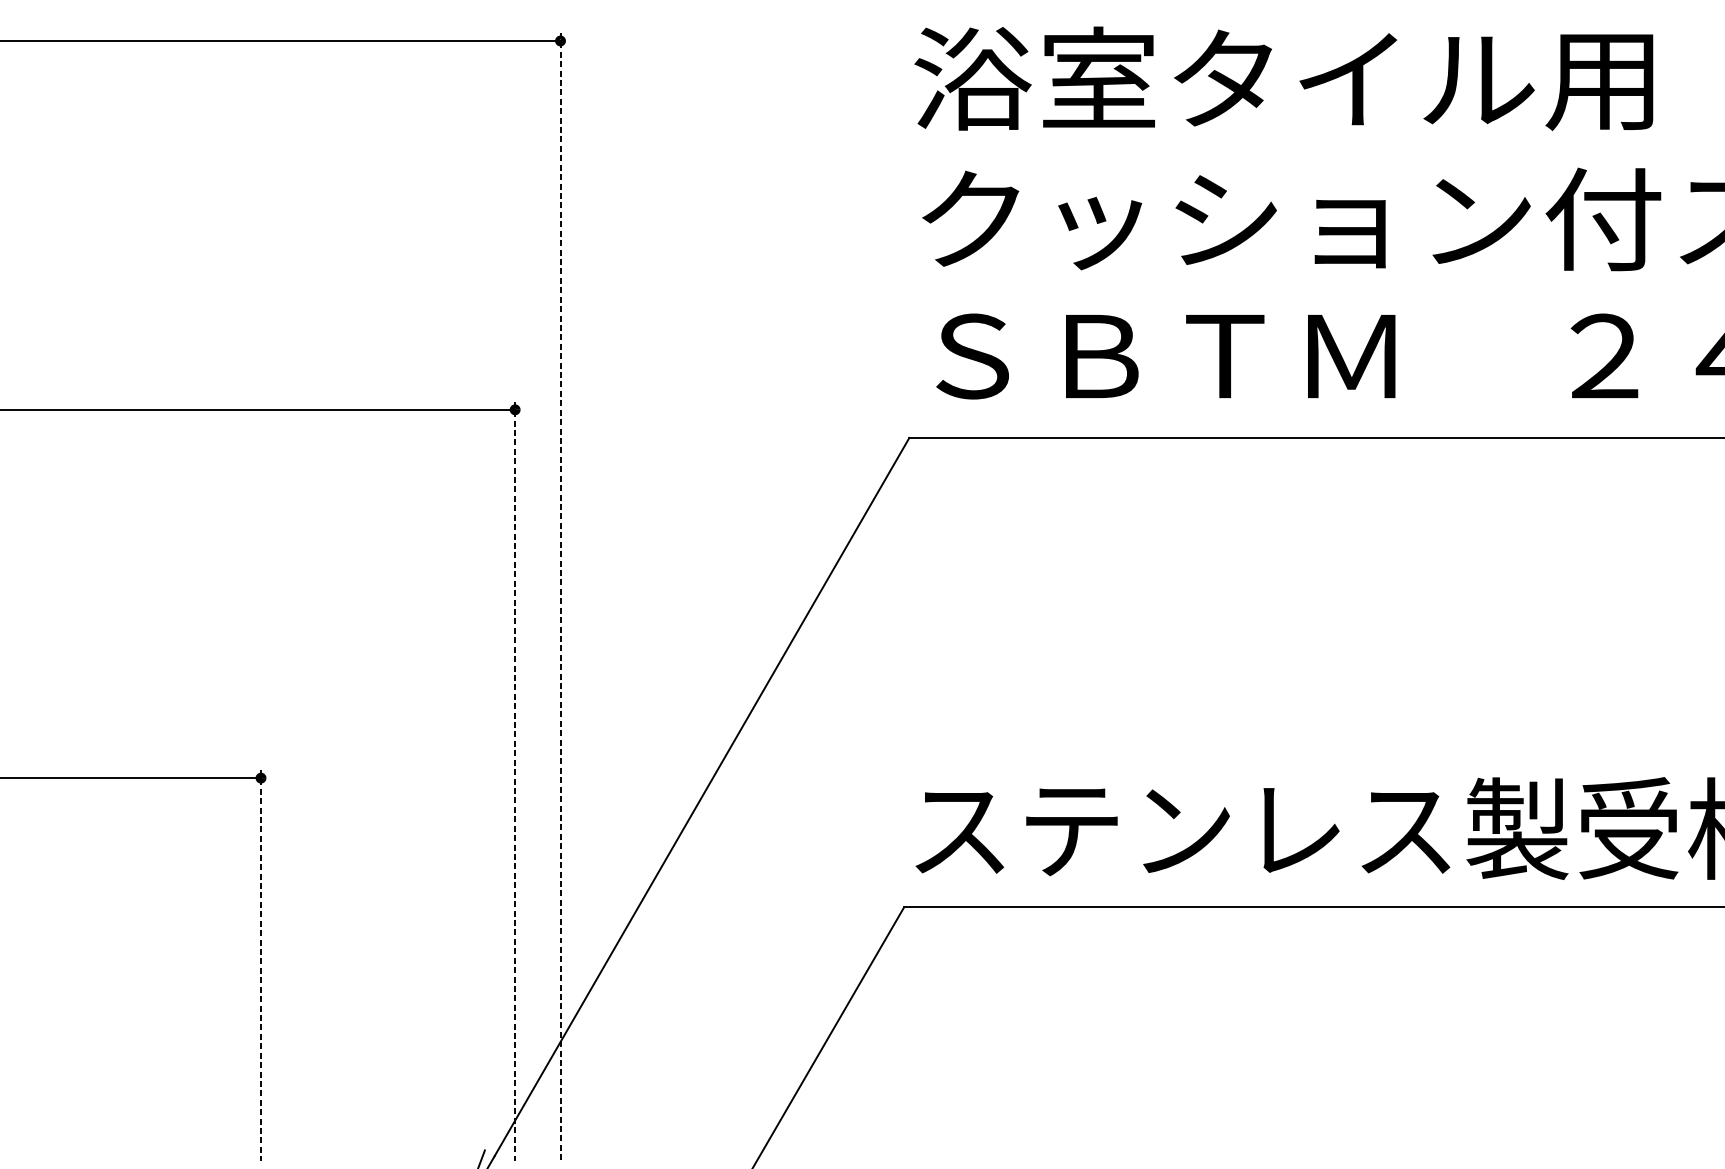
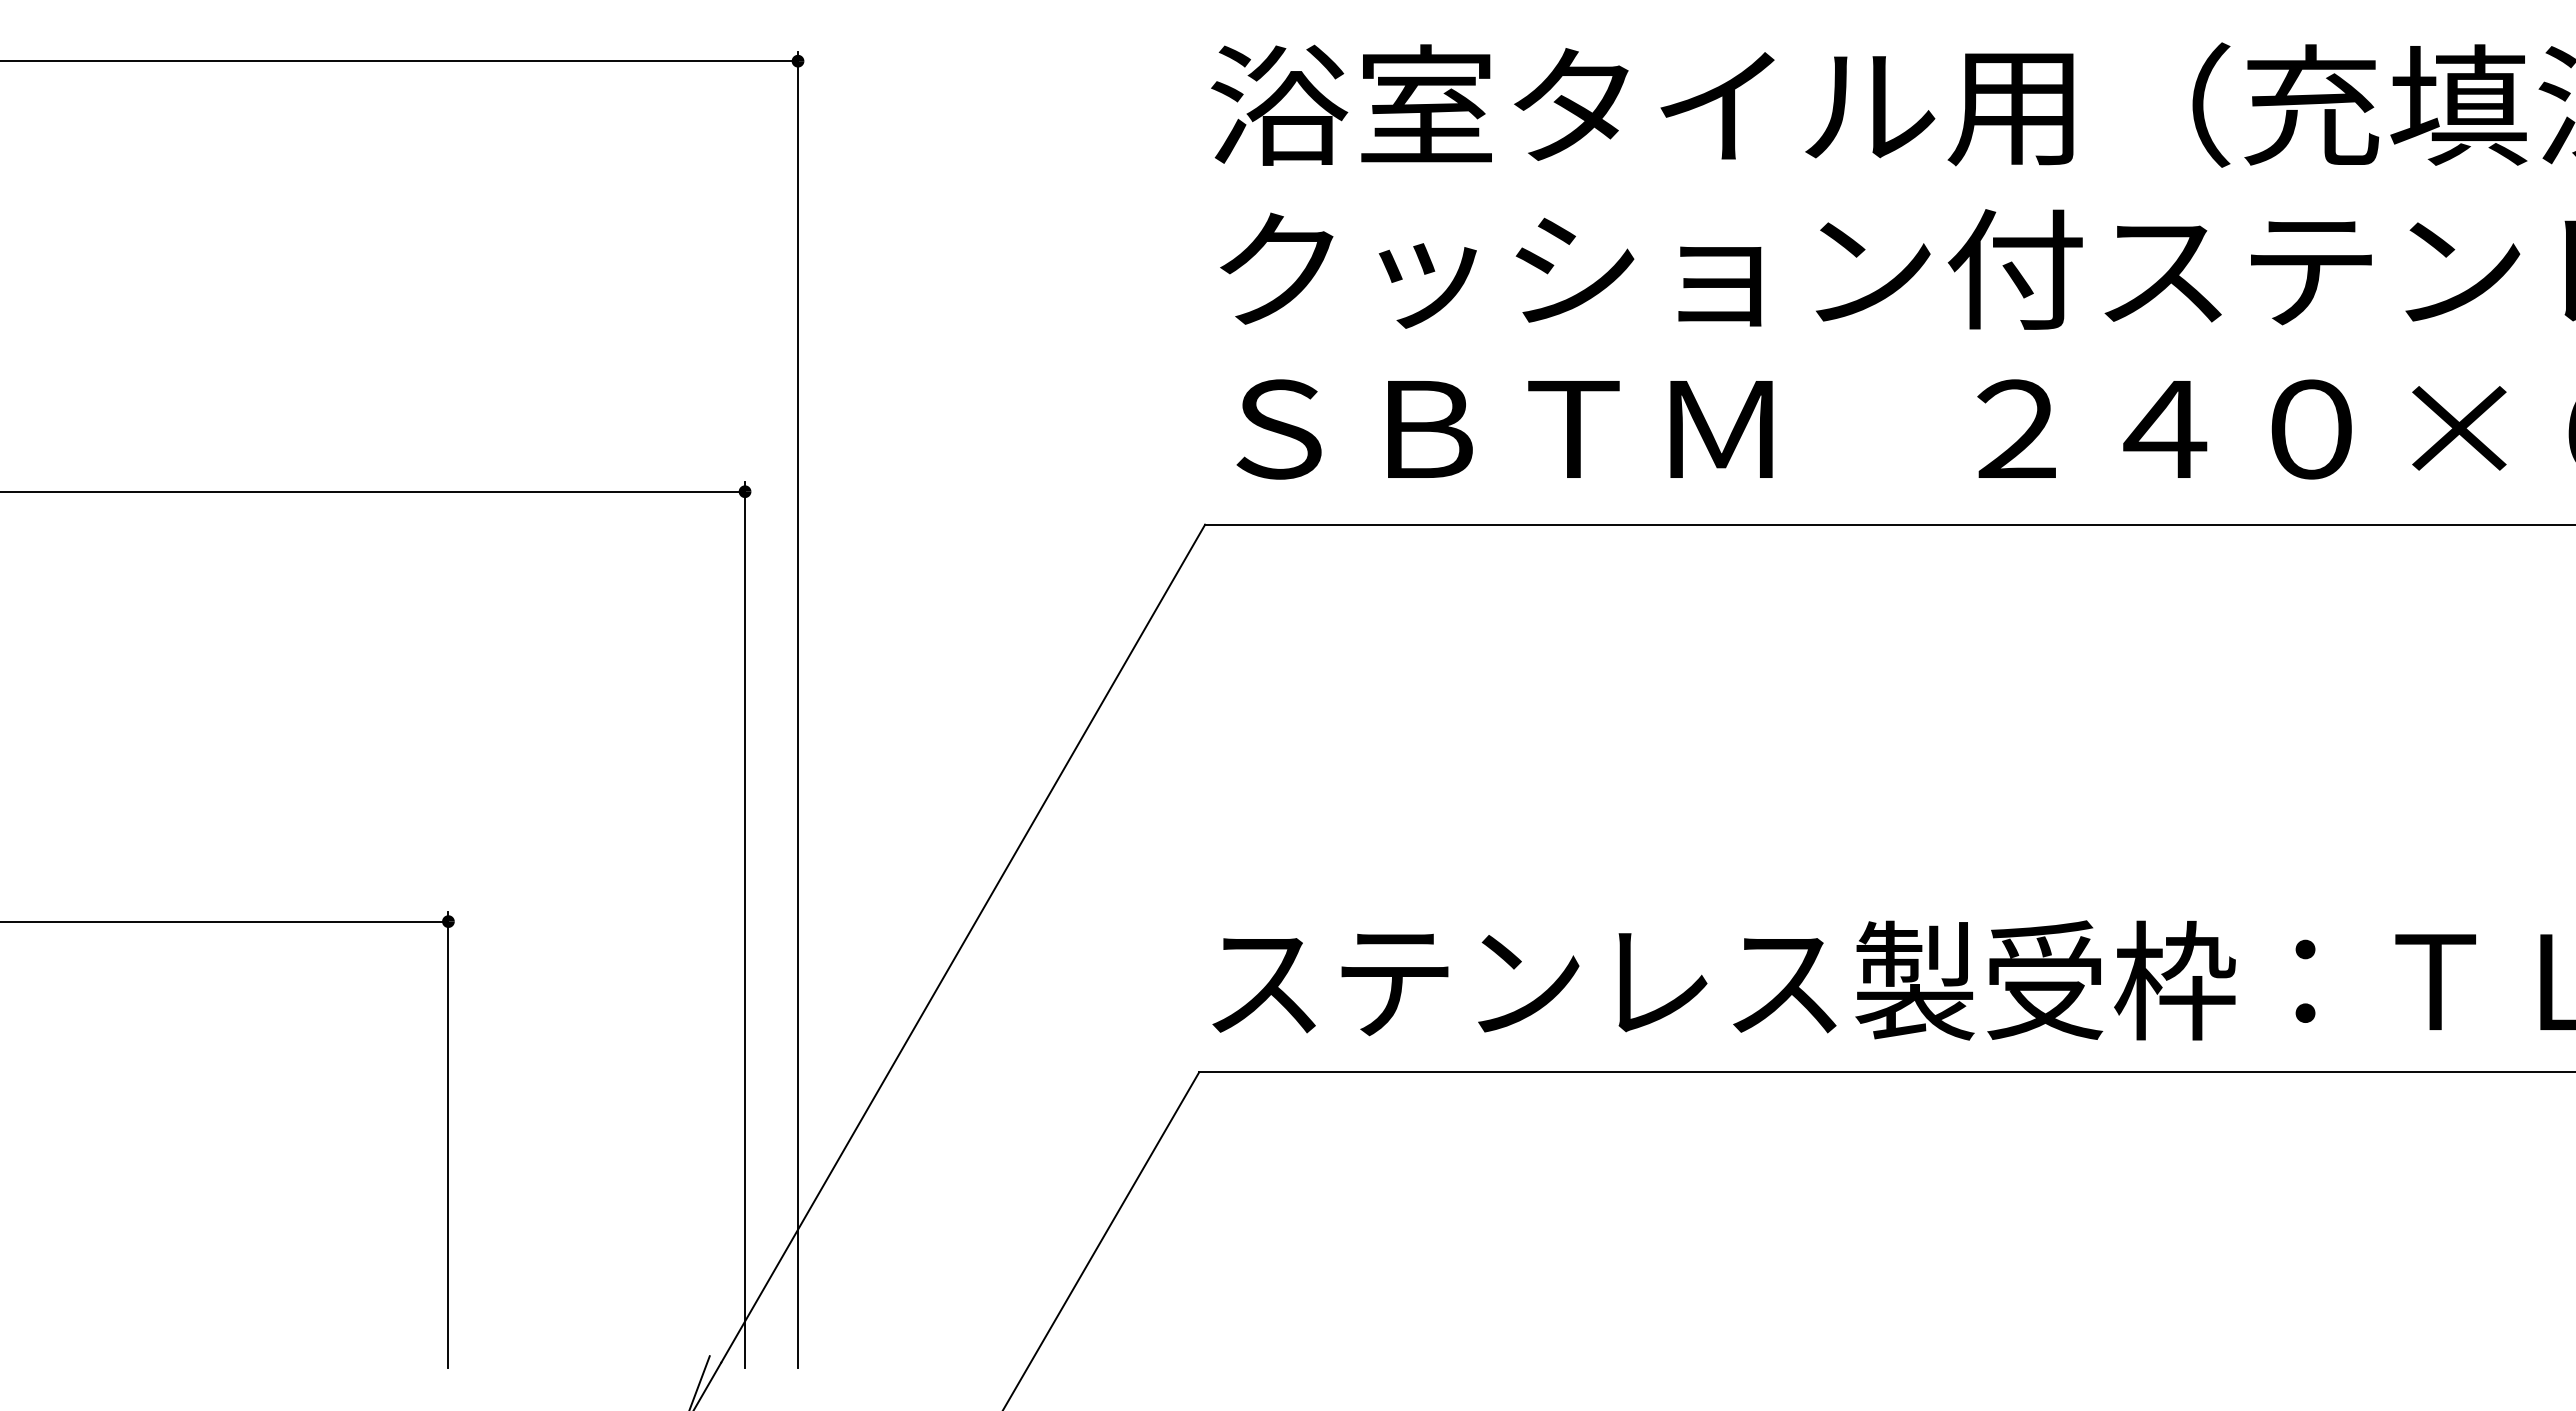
line: (560, 597) -> (798, 710), dashed -> solid
line: (515, 781) -> (745, 925), dashed -> solid
line: (261, 965) -> (448, 1140), dashed -> solid

